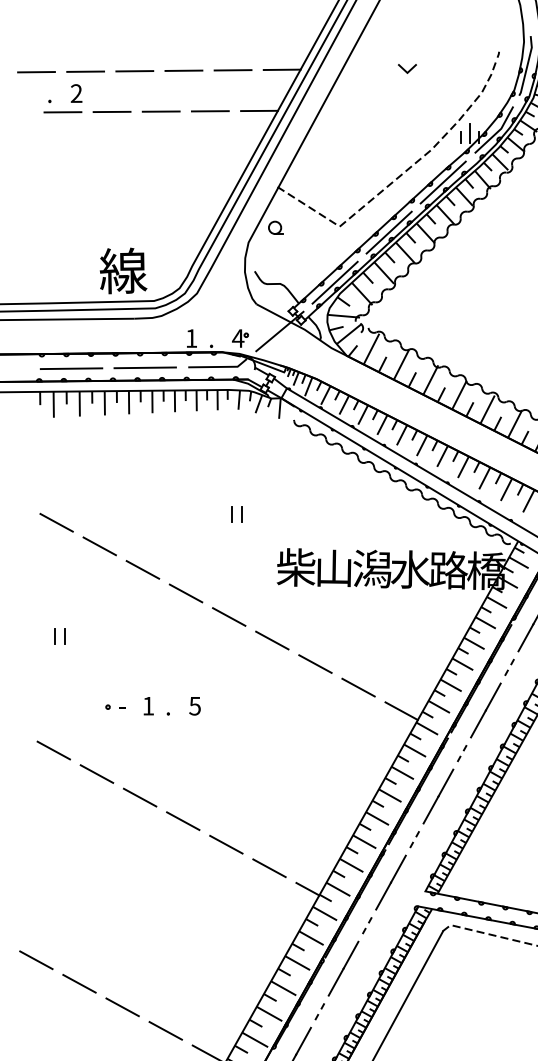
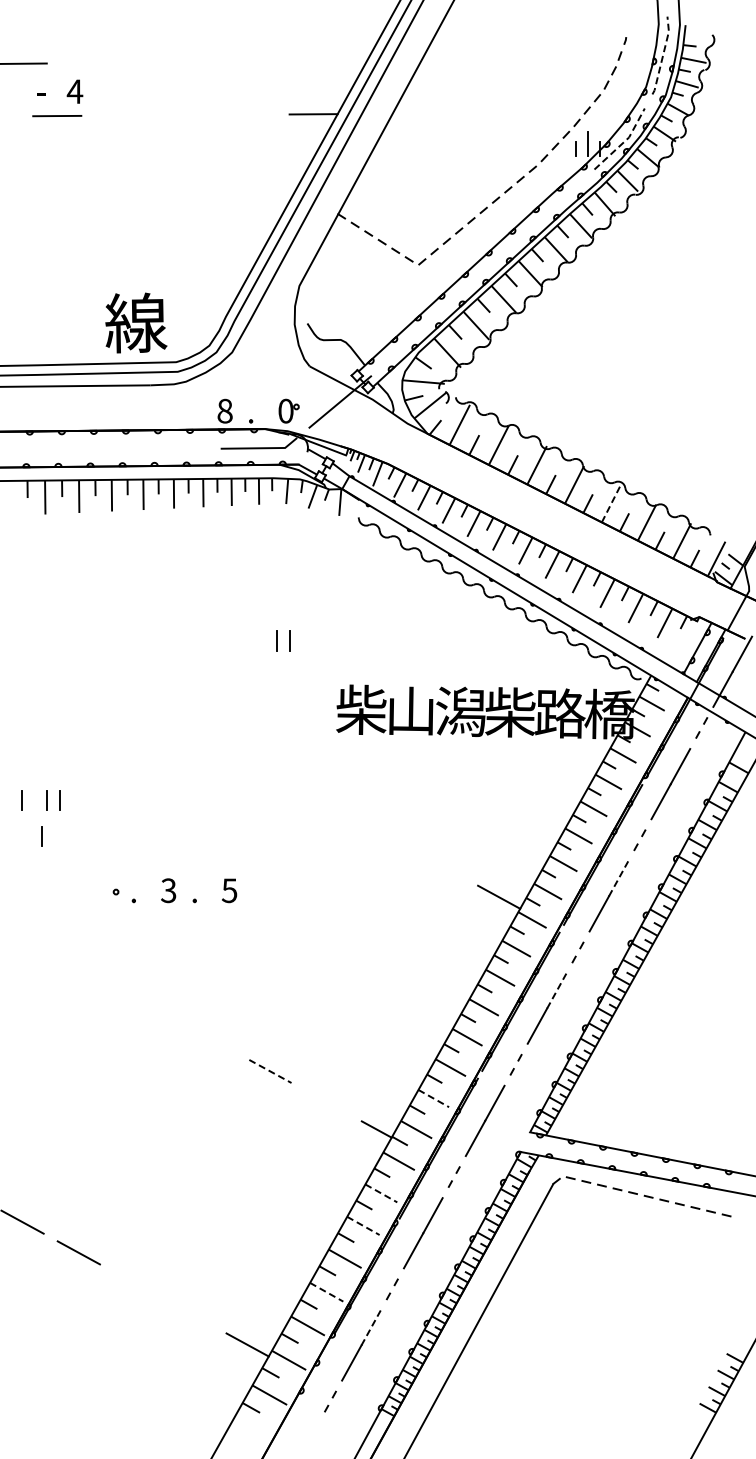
line: (527, 65) -> (663, 55), solid -> dashed
line: (282, 69) -> (343, 60), removed
line: (184, 70) -> (215, 61), removed
line: (233, 70) -> (279, 61), removed
line: (405, 70) -> (504, 61), removed
line: (85, 71) -> (86, 62), removed
line: (134, 71) -> (150, 62), removed
text: (76, 93) -> (74, 91), 2 -> 4
text: (50, 98) -> (41, 98), . -> -
line: (112, 111) -> (121, 115), removed
line: (161, 111) -> (185, 115), removed
line: (210, 111) -> (249, 114), removed
line: (497, 132) -> (624, 142), solid -> dashed
line: (442, 182) -> (552, 207), removed
part: (276, 227) -> (335, 266), removed
line: (388, 232) -> (482, 272), removed
line: (334, 282) -> (411, 338), removed
text: (191, 338) -> (224, 410), 1 -> 8
text: (237, 338) -> (285, 410), 4 -> 0
line: (145, 367) -> (164, 448), removed
line: (71, 368) -> (68, 450), removed
line: (487, 409) -> (611, 503), solid -> dashed
line: (56, 522) -> (48, 651), removed
line: (99, 545) -> (105, 681), removed
line: (142, 569) -> (161, 712), removed
text: (410, 569) -> (510, 712), 水 -> 柴
line: (185, 593) -> (217, 743), removed
line: (229, 616) -> (274, 773), removed
line: (35, 636) -> (21, 800), added
line: (272, 640) -> (330, 804), removed
line: (315, 663) -> (386, 835), removed
line: (50, 664) -> (41, 836), added
line: (358, 687) -> (442, 866), removed
line: (493, 696) -> (618, 878), solid -> dashed
text: (148, 705) -> (168, 890), 1 -> 3
text: (122, 711) -> (134, 897), - -> .
line: (53, 750) -> (45, 948), removed
line: (96, 773) -> (101, 978), removed
line: (445, 782) -> (556, 990), solid -> dashed
line: (139, 797) -> (157, 1009), removed
line: (183, 820) -> (214, 1040), removed
line: (226, 844) -> (270, 1071), solid -> dashed
line: (351, 865) -> (433, 1098), solid -> dashed
line: (269, 867) -> (326, 1101), removed
line: (311, 938) -> (381, 1193), solid -> dashed
line: (297, 962) -> (363, 1225), solid -> dashed
line: (122, 1007) -> (135, 1283), removed
line: (270, 1014) -> (327, 1292), solid -> dashed
line: (165, 1030) -> (191, 1313), removed
line: (303, 1040) -> (371, 1327), solid -> dashed

